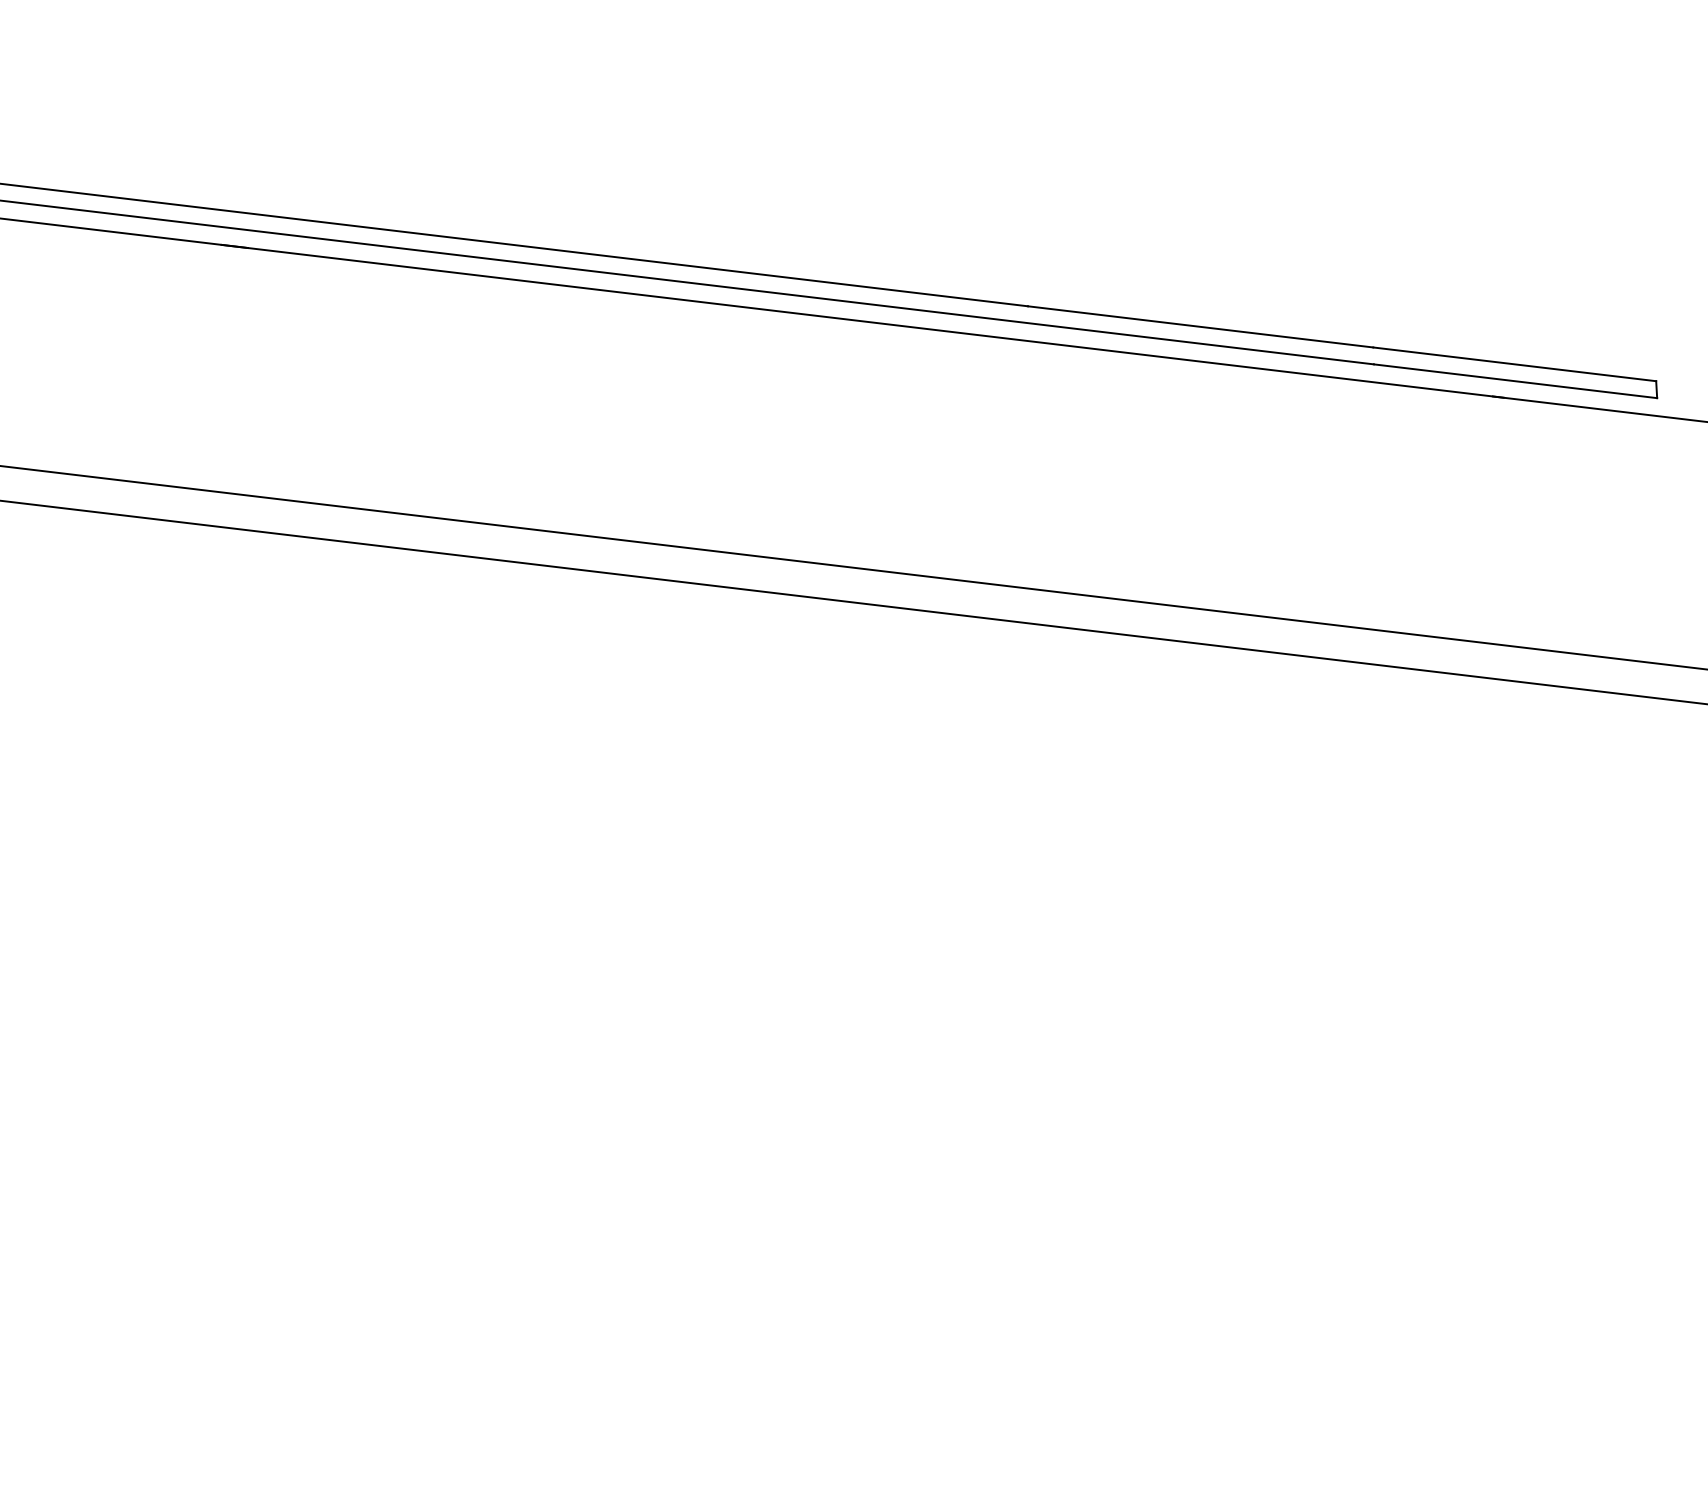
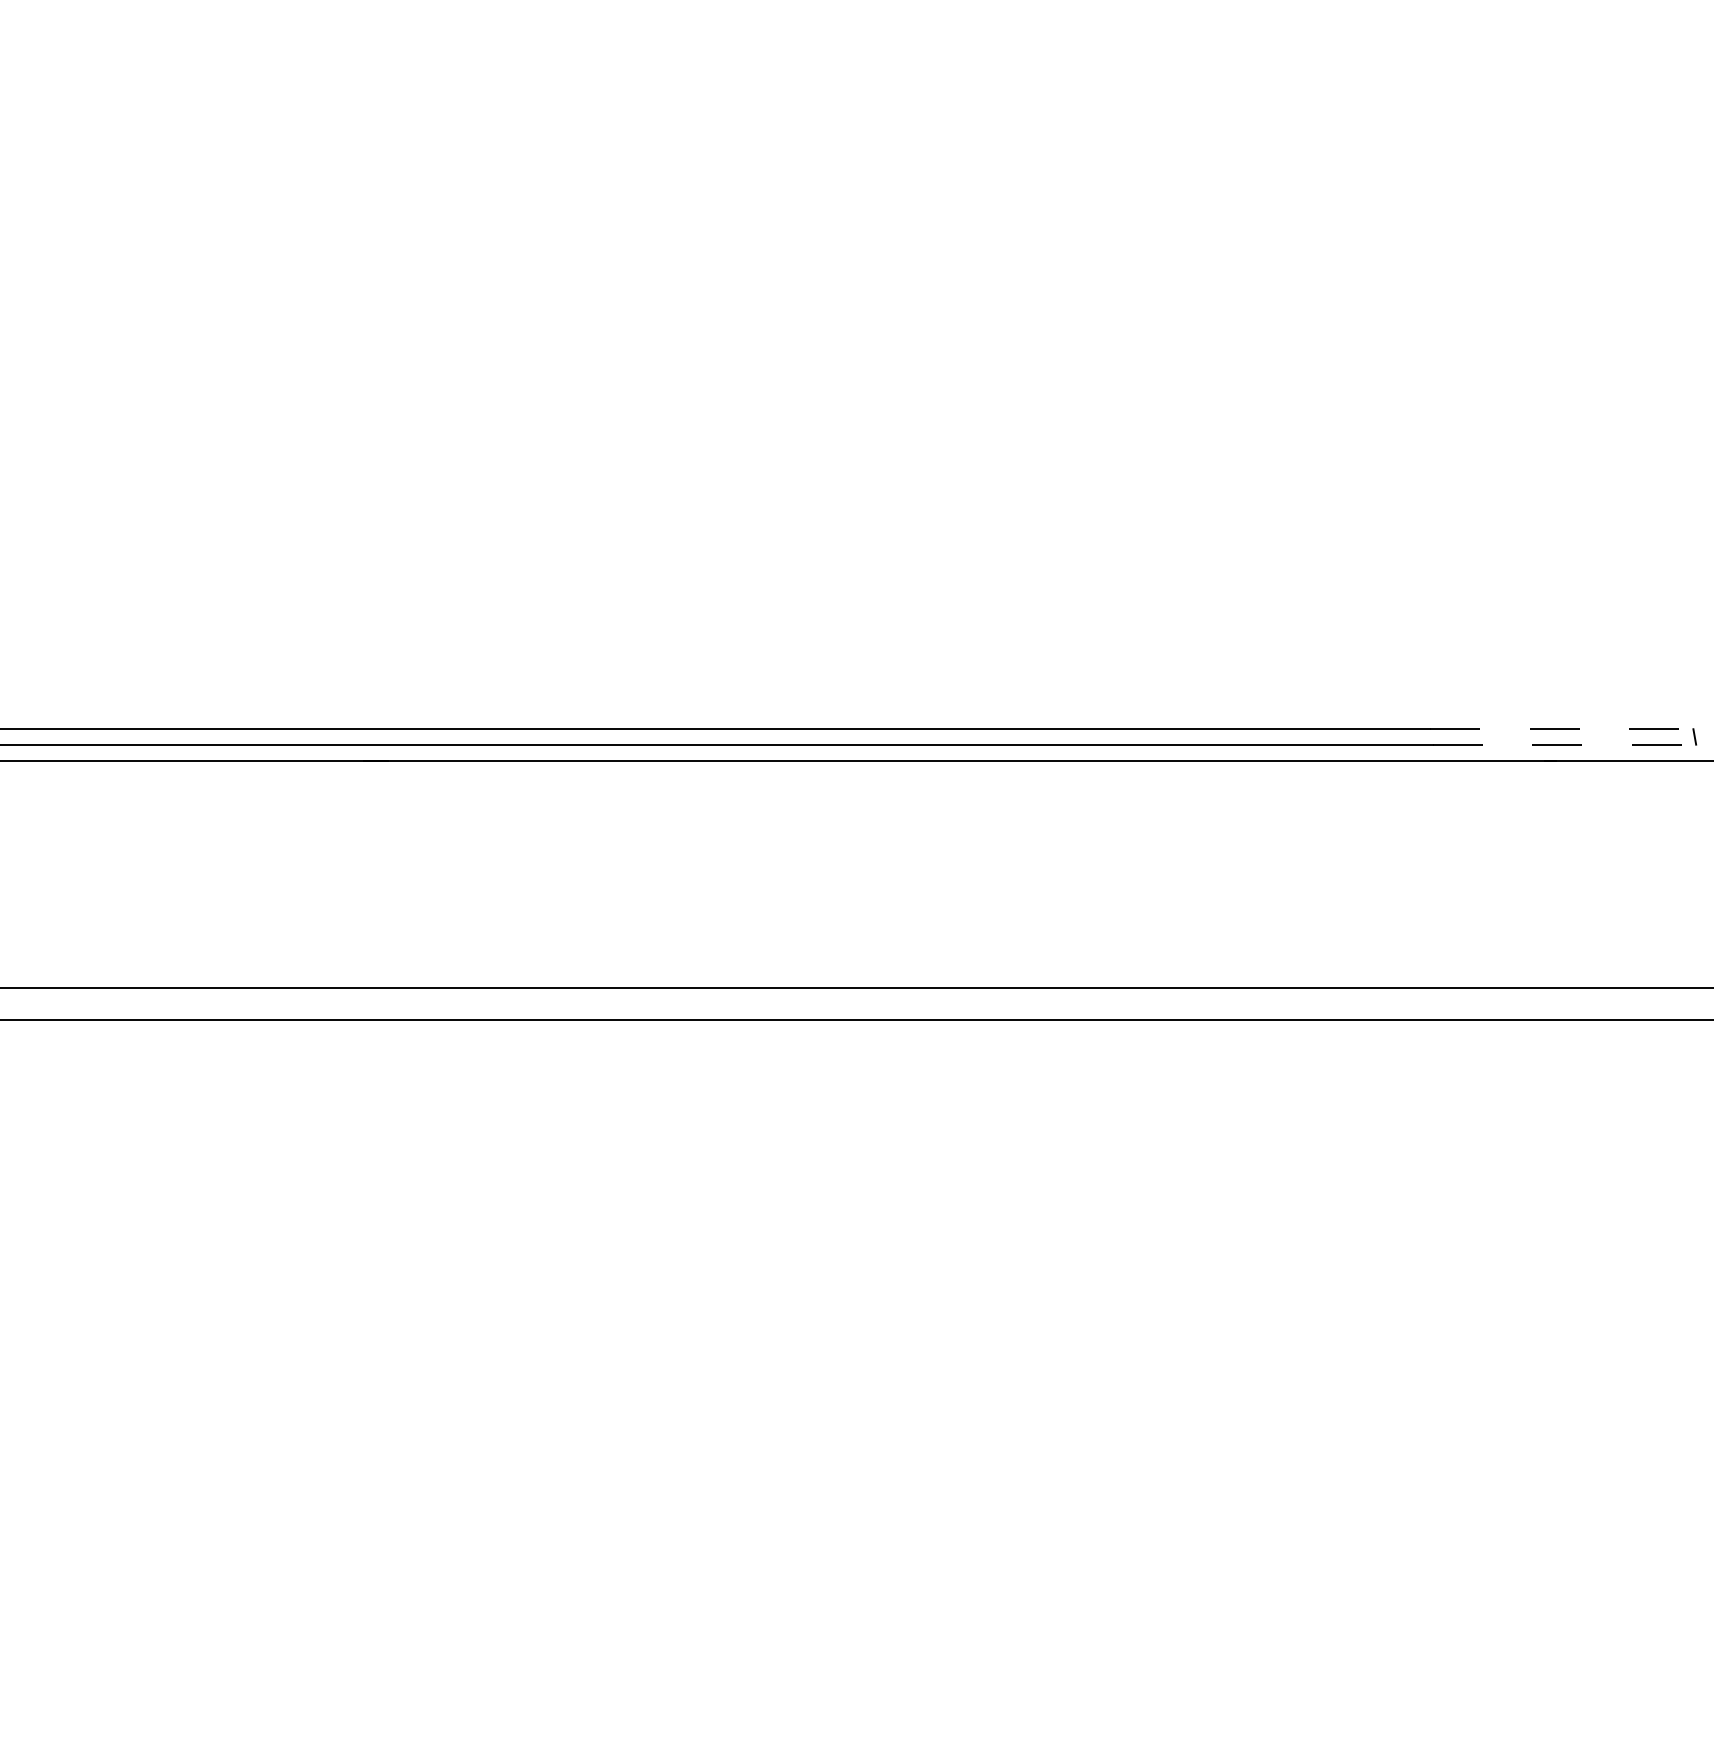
line: (1515, 364) -> (1562, 729), solid -> dashed
line: (1515, 381) -> (1564, 744), solid -> dashed

